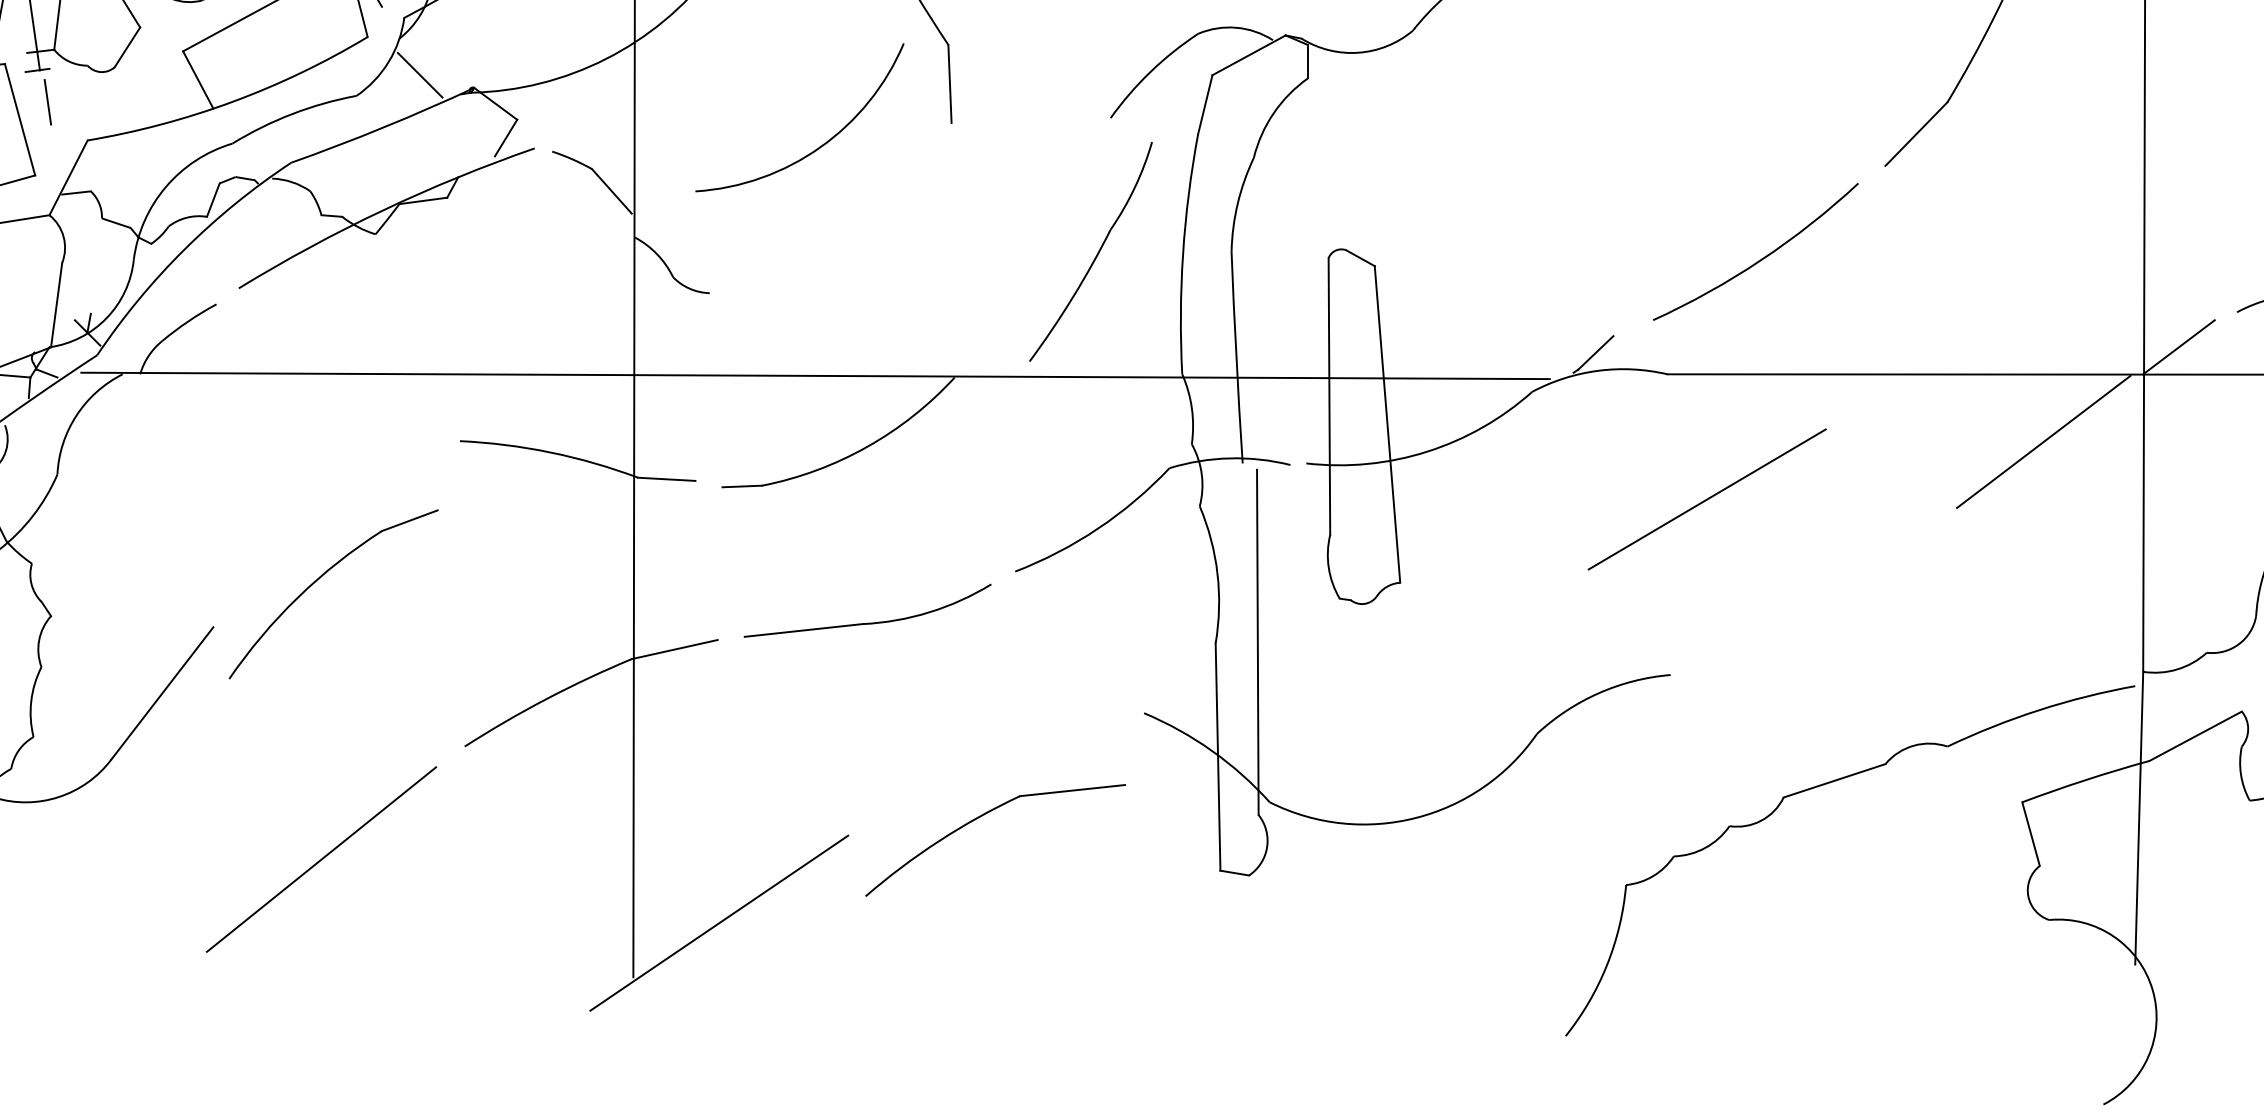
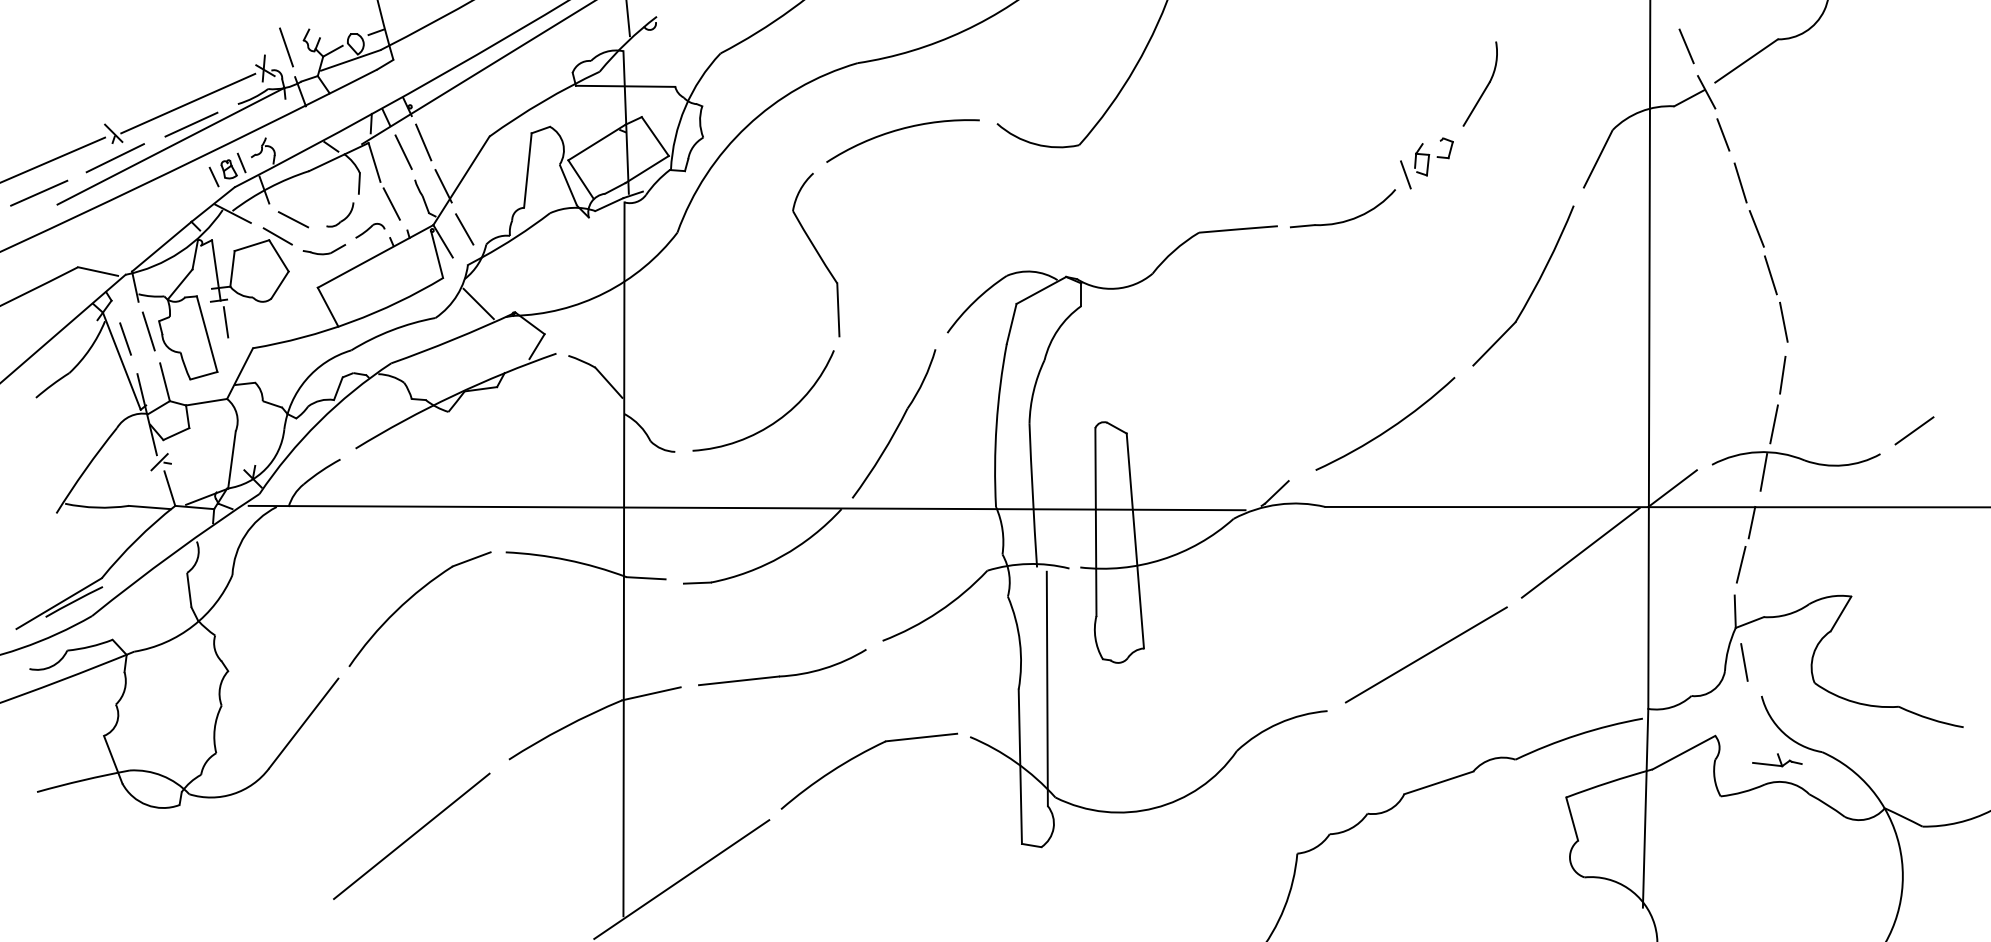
arc: (822, 143) -> (778, 418), moved
part: (1090, 251) -> (893, 423), moved
line: (1705, 498) -> (1425, 654), moved
part: (319, 579) -> (410, 599), moved
part: (985, 815) -> (862, 754), moved

